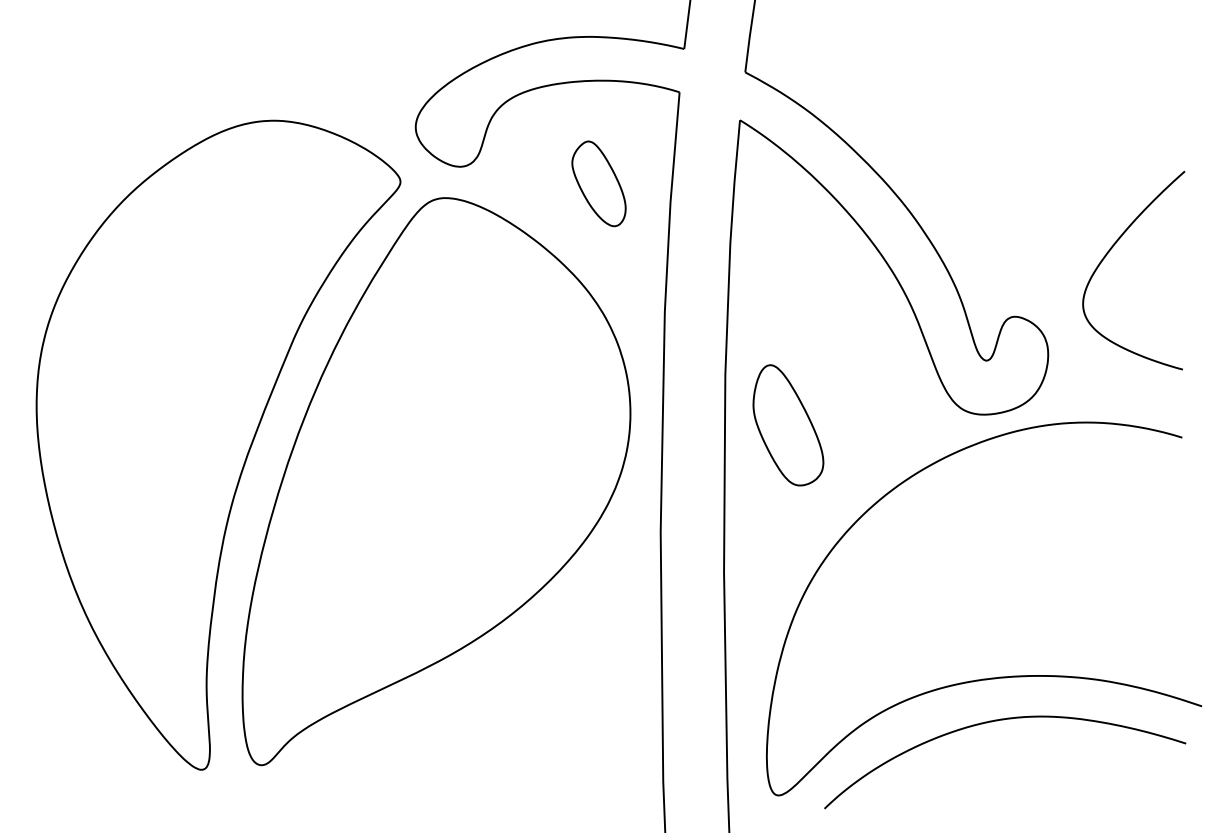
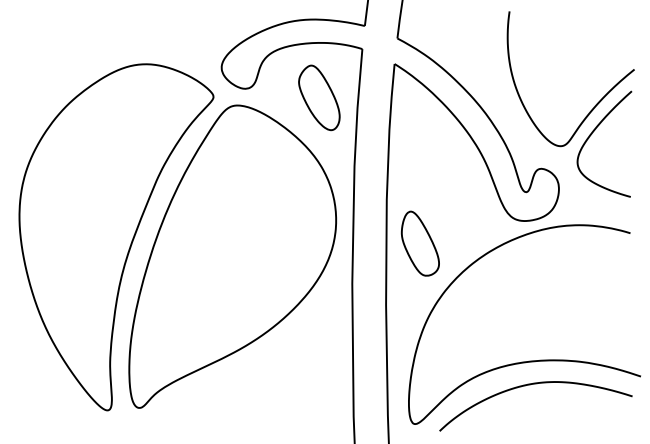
part: (599, 183) -> (319, 97), size x1.43
curve: (1116, 196) -> (595, 104), added
part: (786, 424) -> (419, 243), moved

